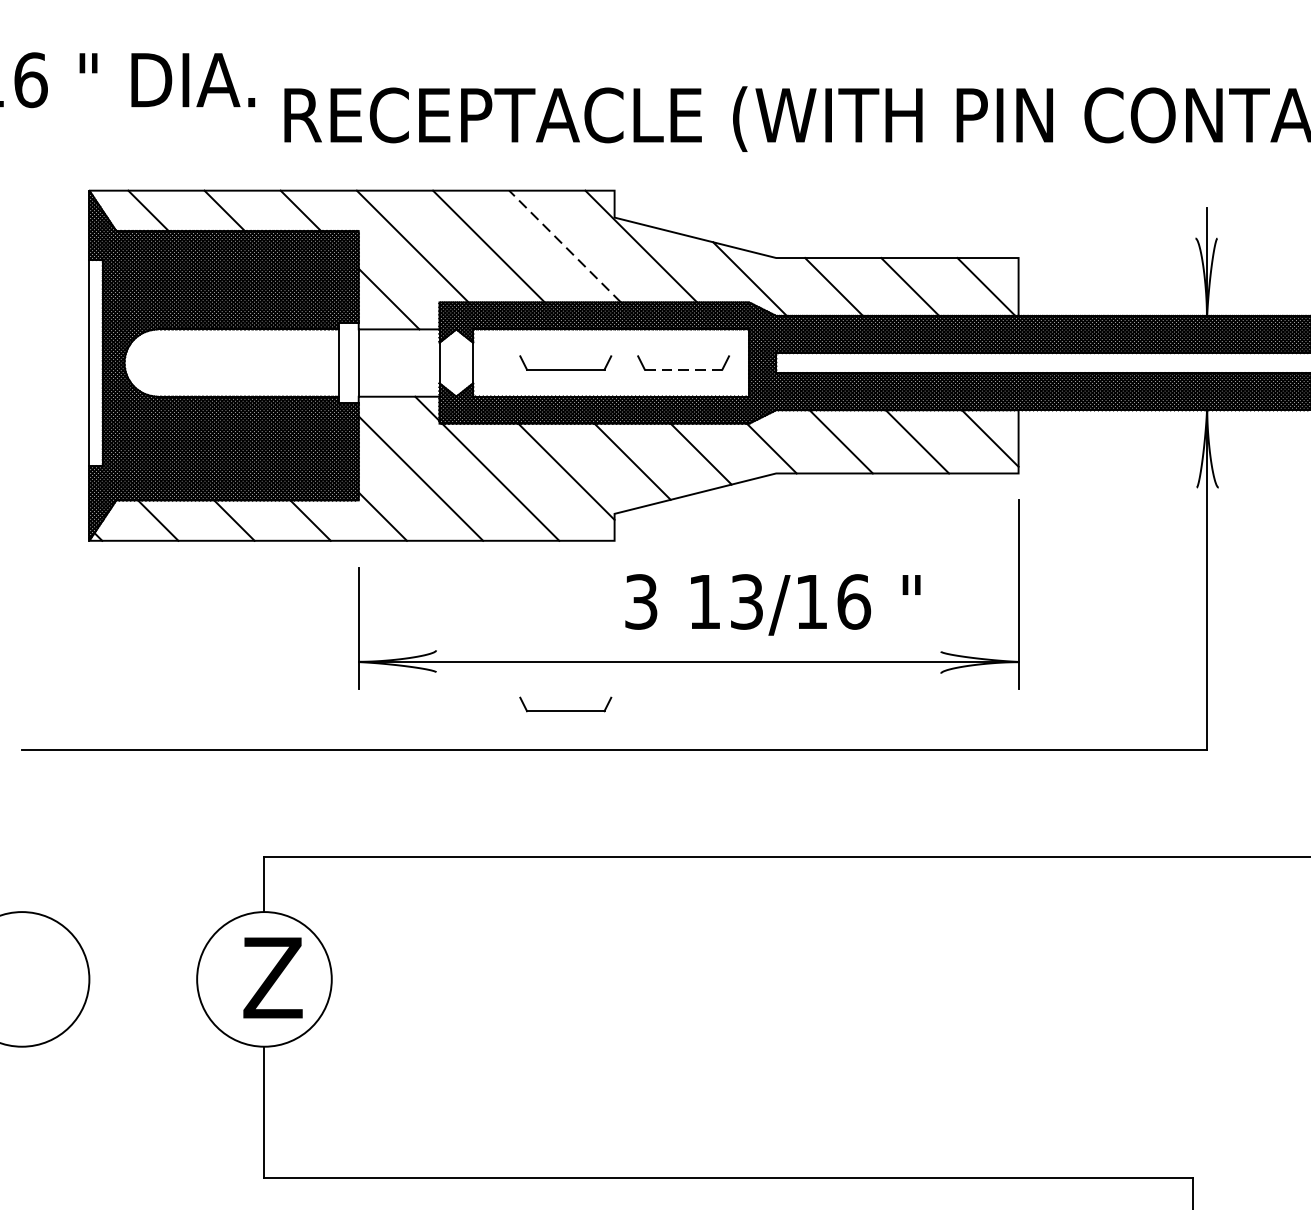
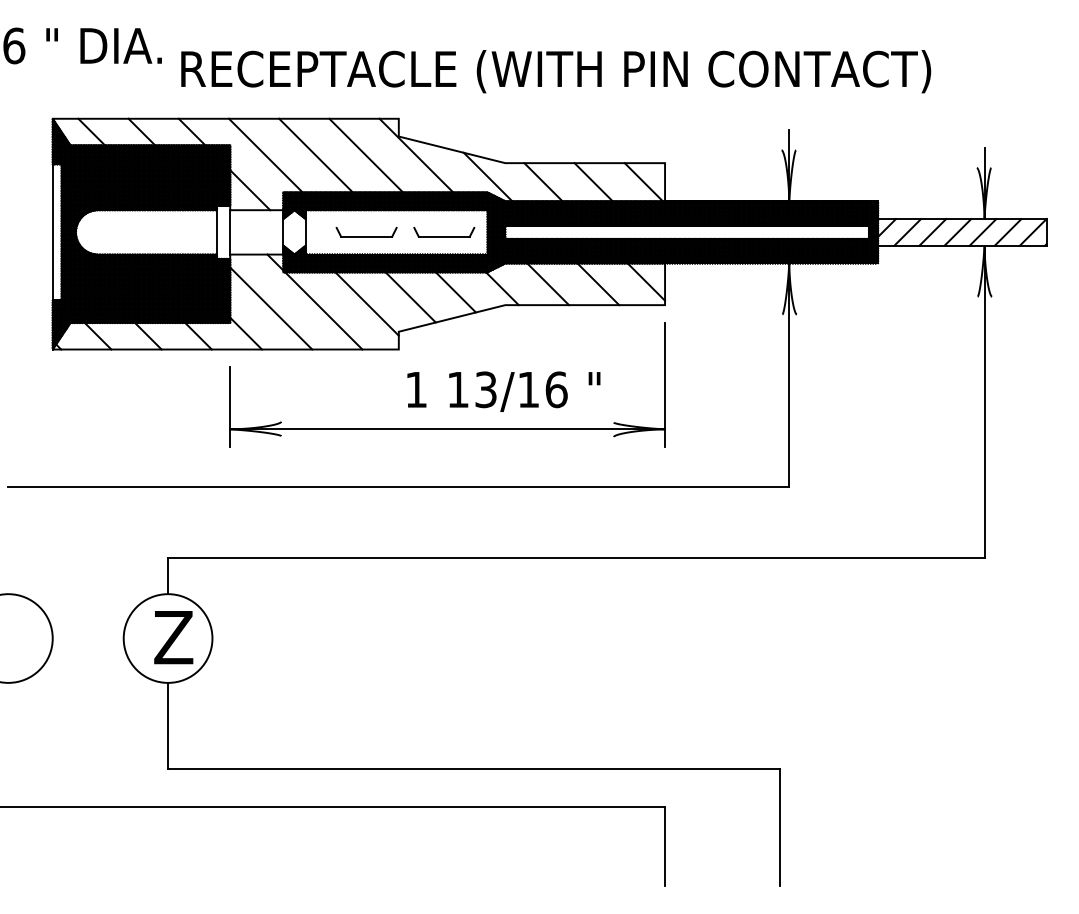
line: (564, 246) -> (365, 155), dashed -> solid
line: (683, 369) -> (444, 236), dashed -> solid
text: (641, 601) -> (416, 389), 3 -> 1
part: (565, 703) -> (366, 456), removed

